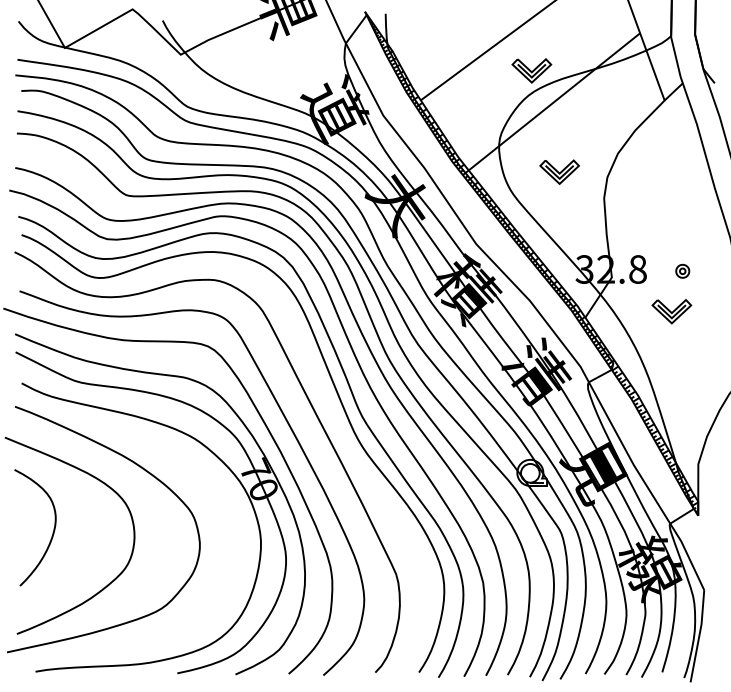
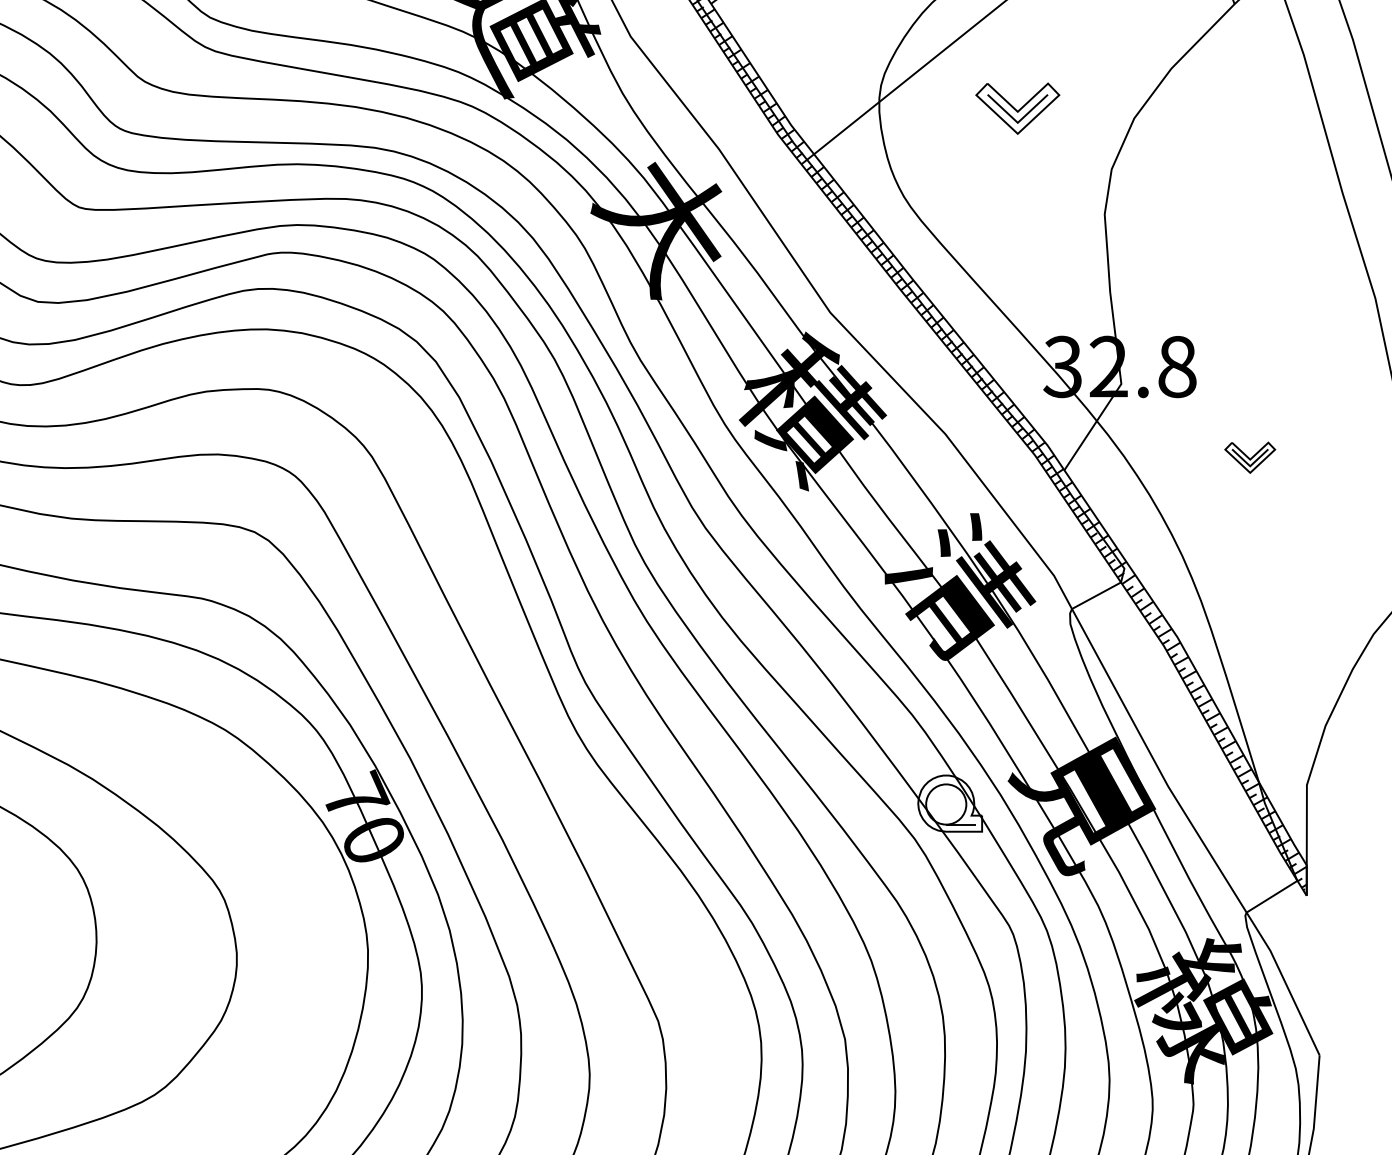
part: (559, 171) -> (1017, 107), moved
part: (682, 270) -> (1272, 369), removed
part: (671, 311) -> (1249, 457), size x0.6

